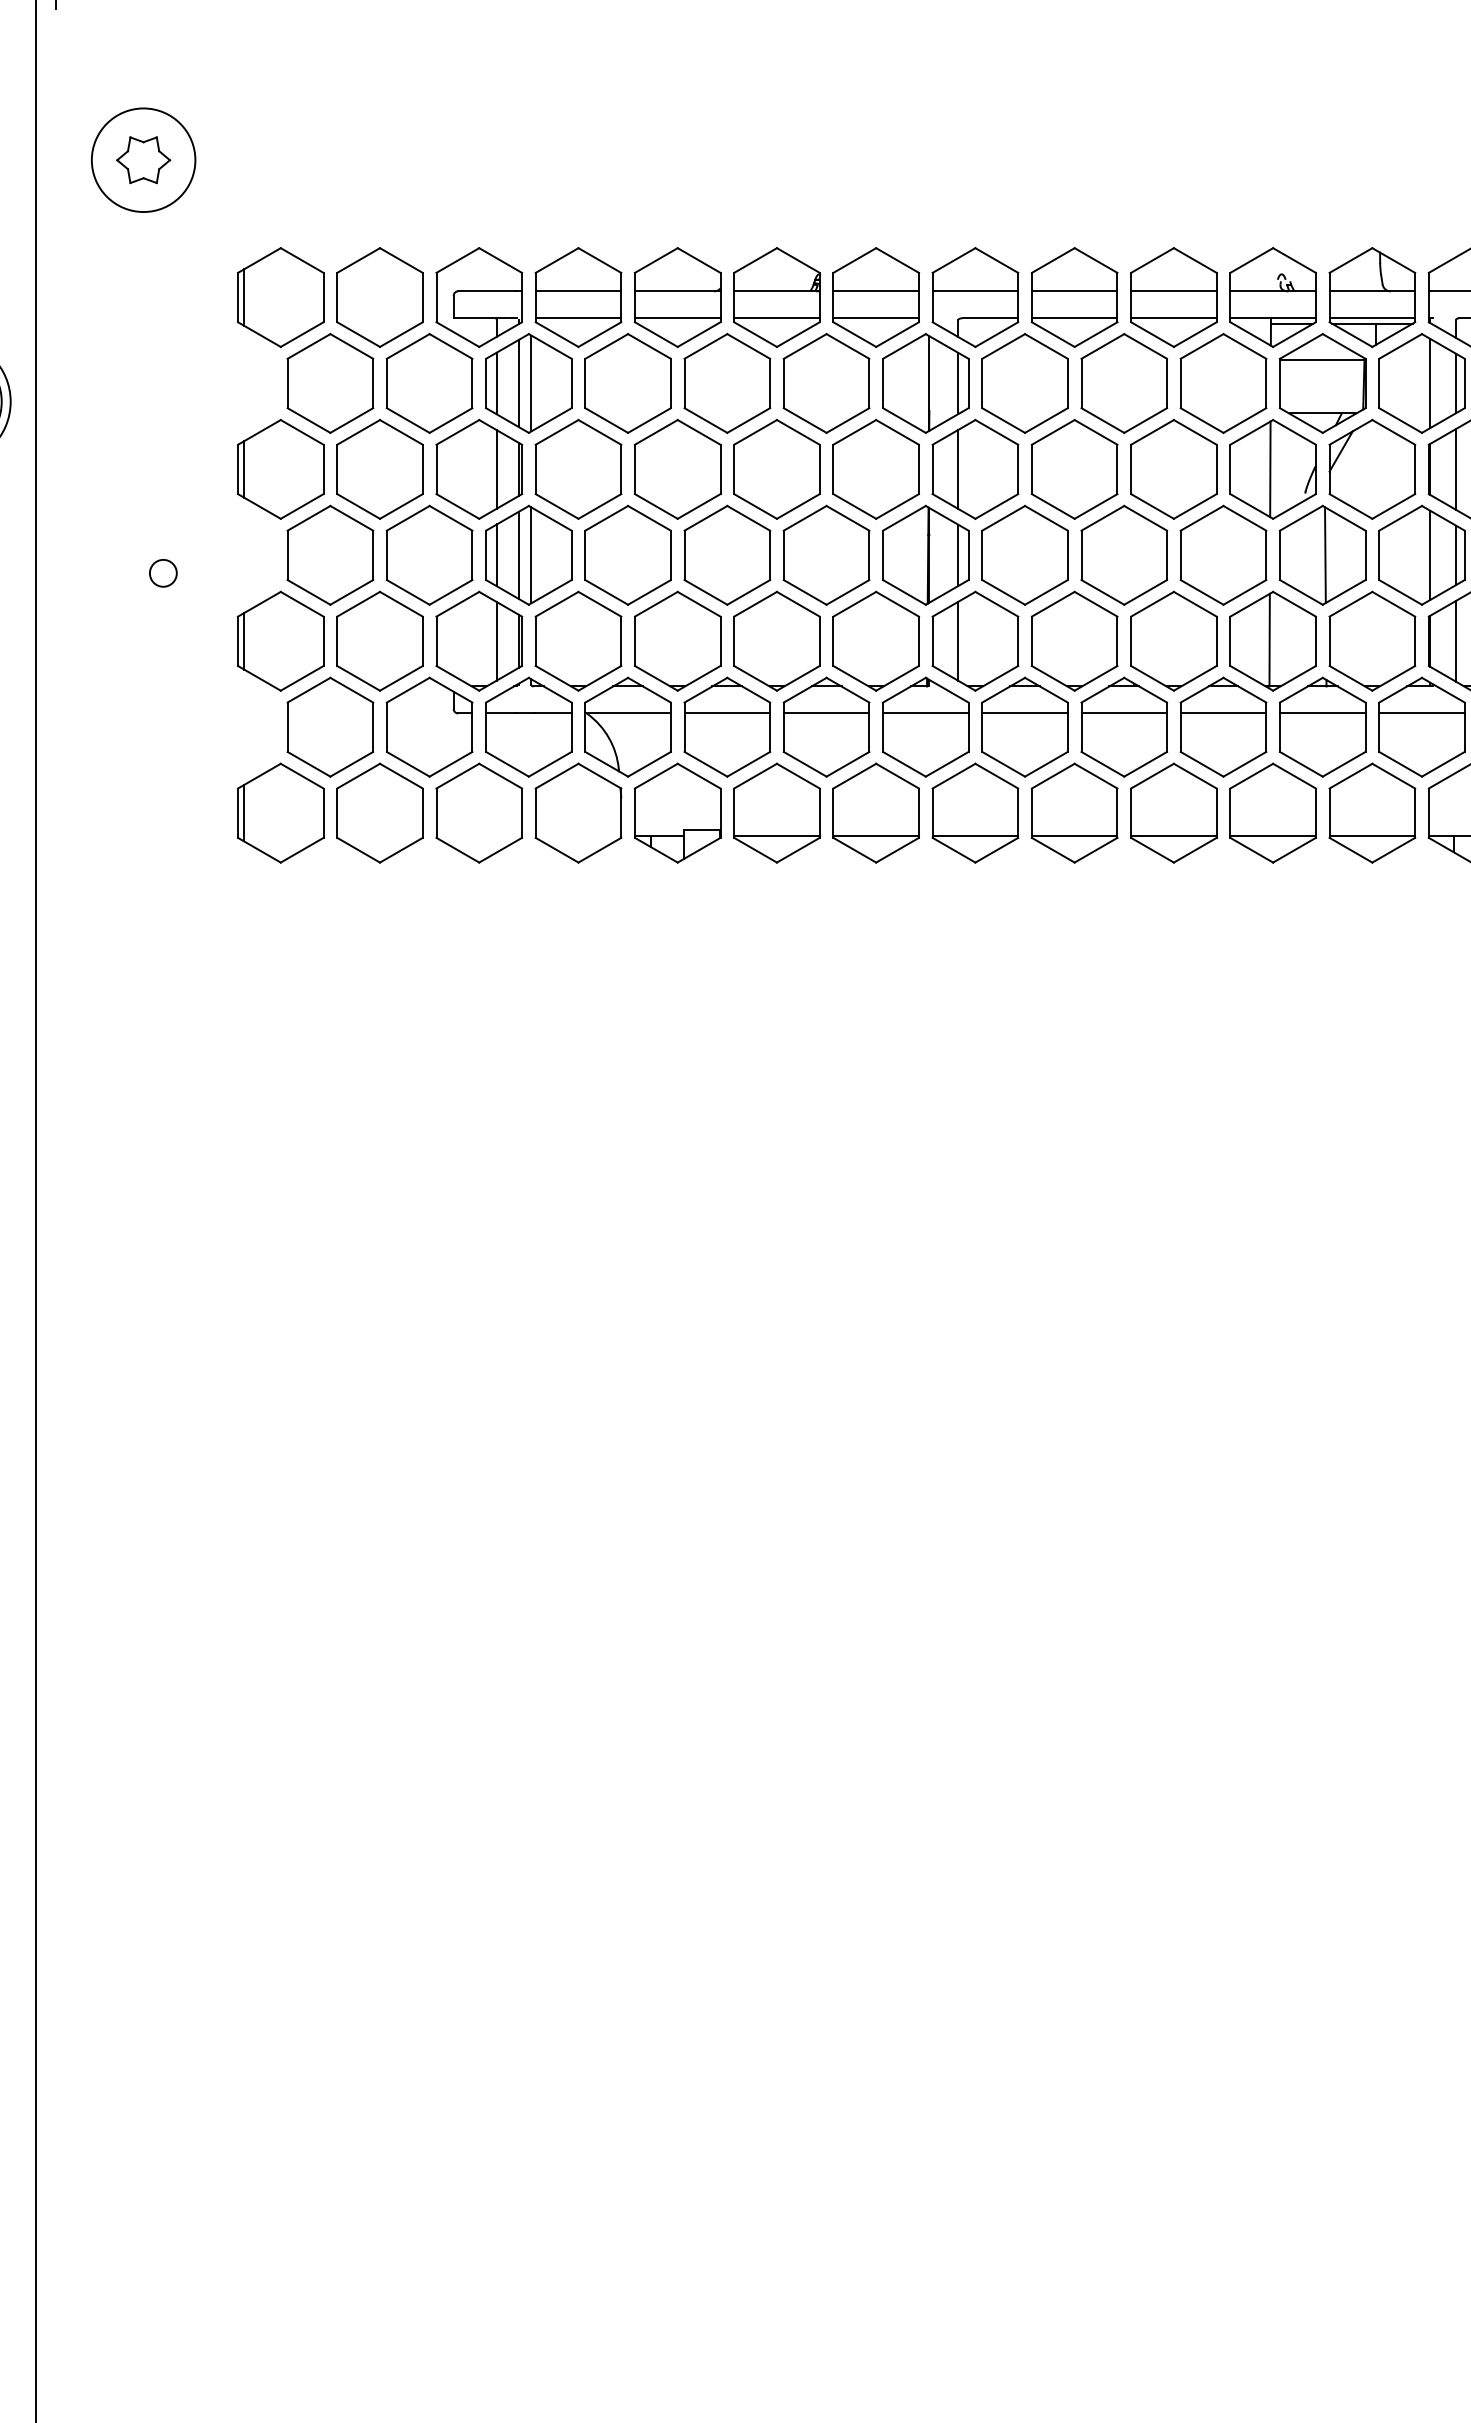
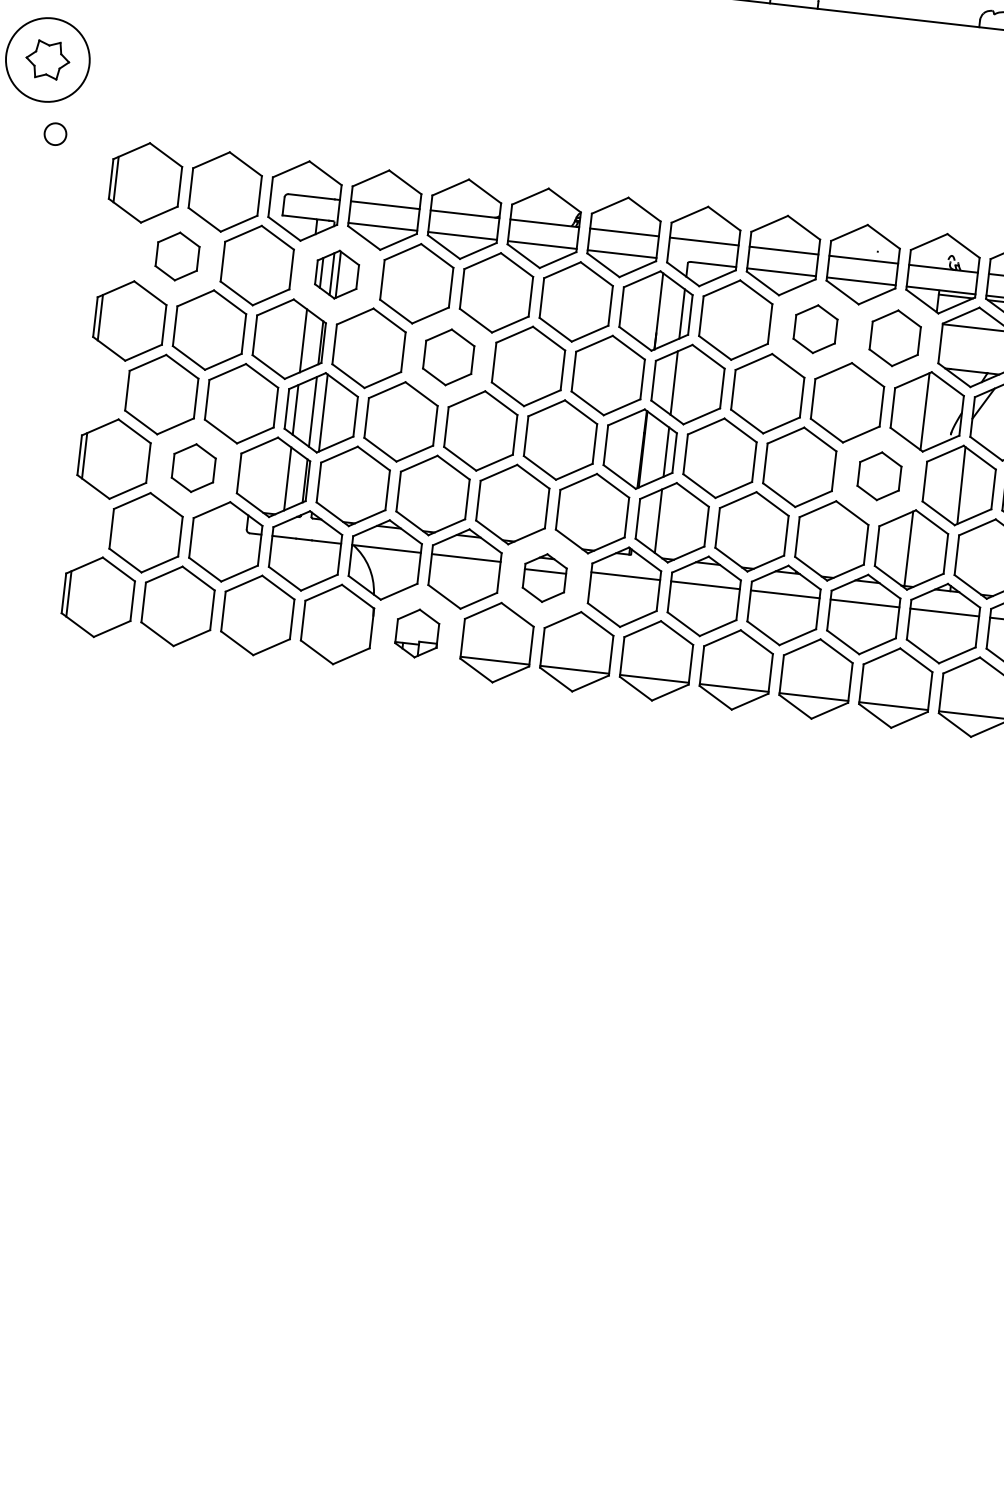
part: (330, 383) -> (177, 256), size x0.6
part: (528, 383) -> (336, 274), size x0.6
part: (1124, 383) -> (815, 329), size x0.6
part: (1223, 383) -> (895, 338), size x0.7
part: (677, 469) -> (448, 357), size x0.7
part: (1223, 554) -> (879, 475), size x0.6
circle: (163, 573) -> (55, 134), moved
part: (379, 640) -> (193, 467), size x0.6
part: (826, 726) -> (544, 577), size x0.6
part: (677, 812) -> (417, 633), size x0.6

